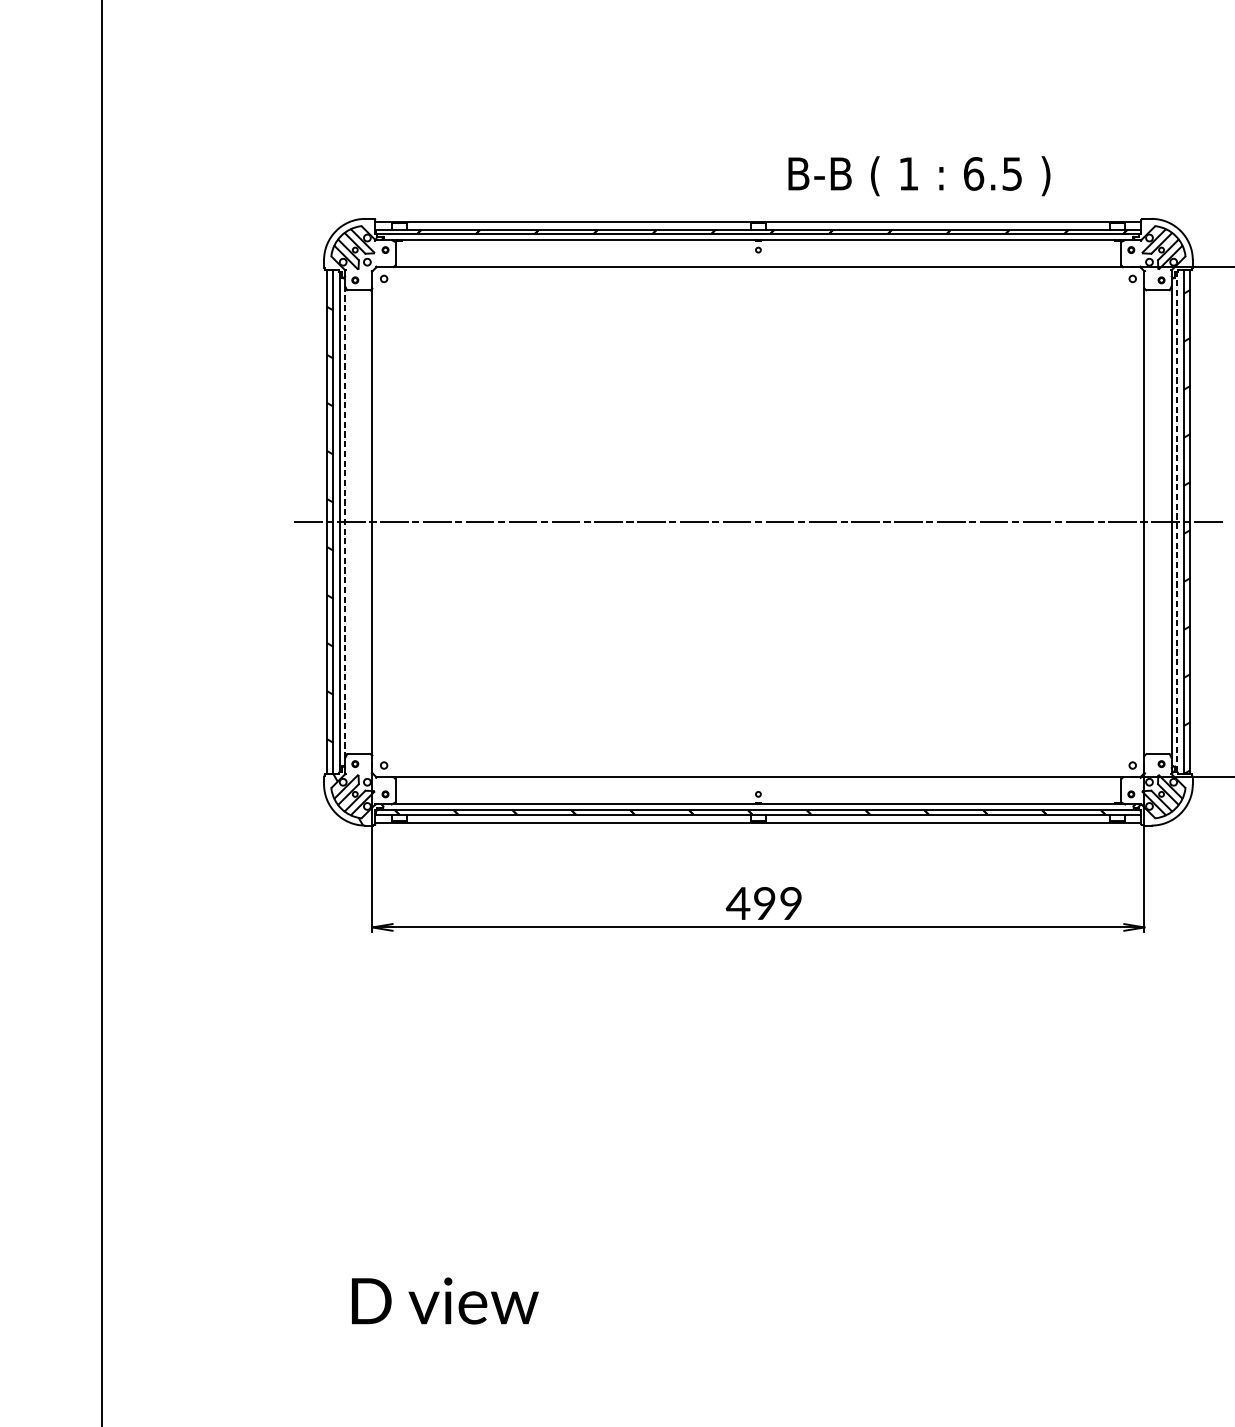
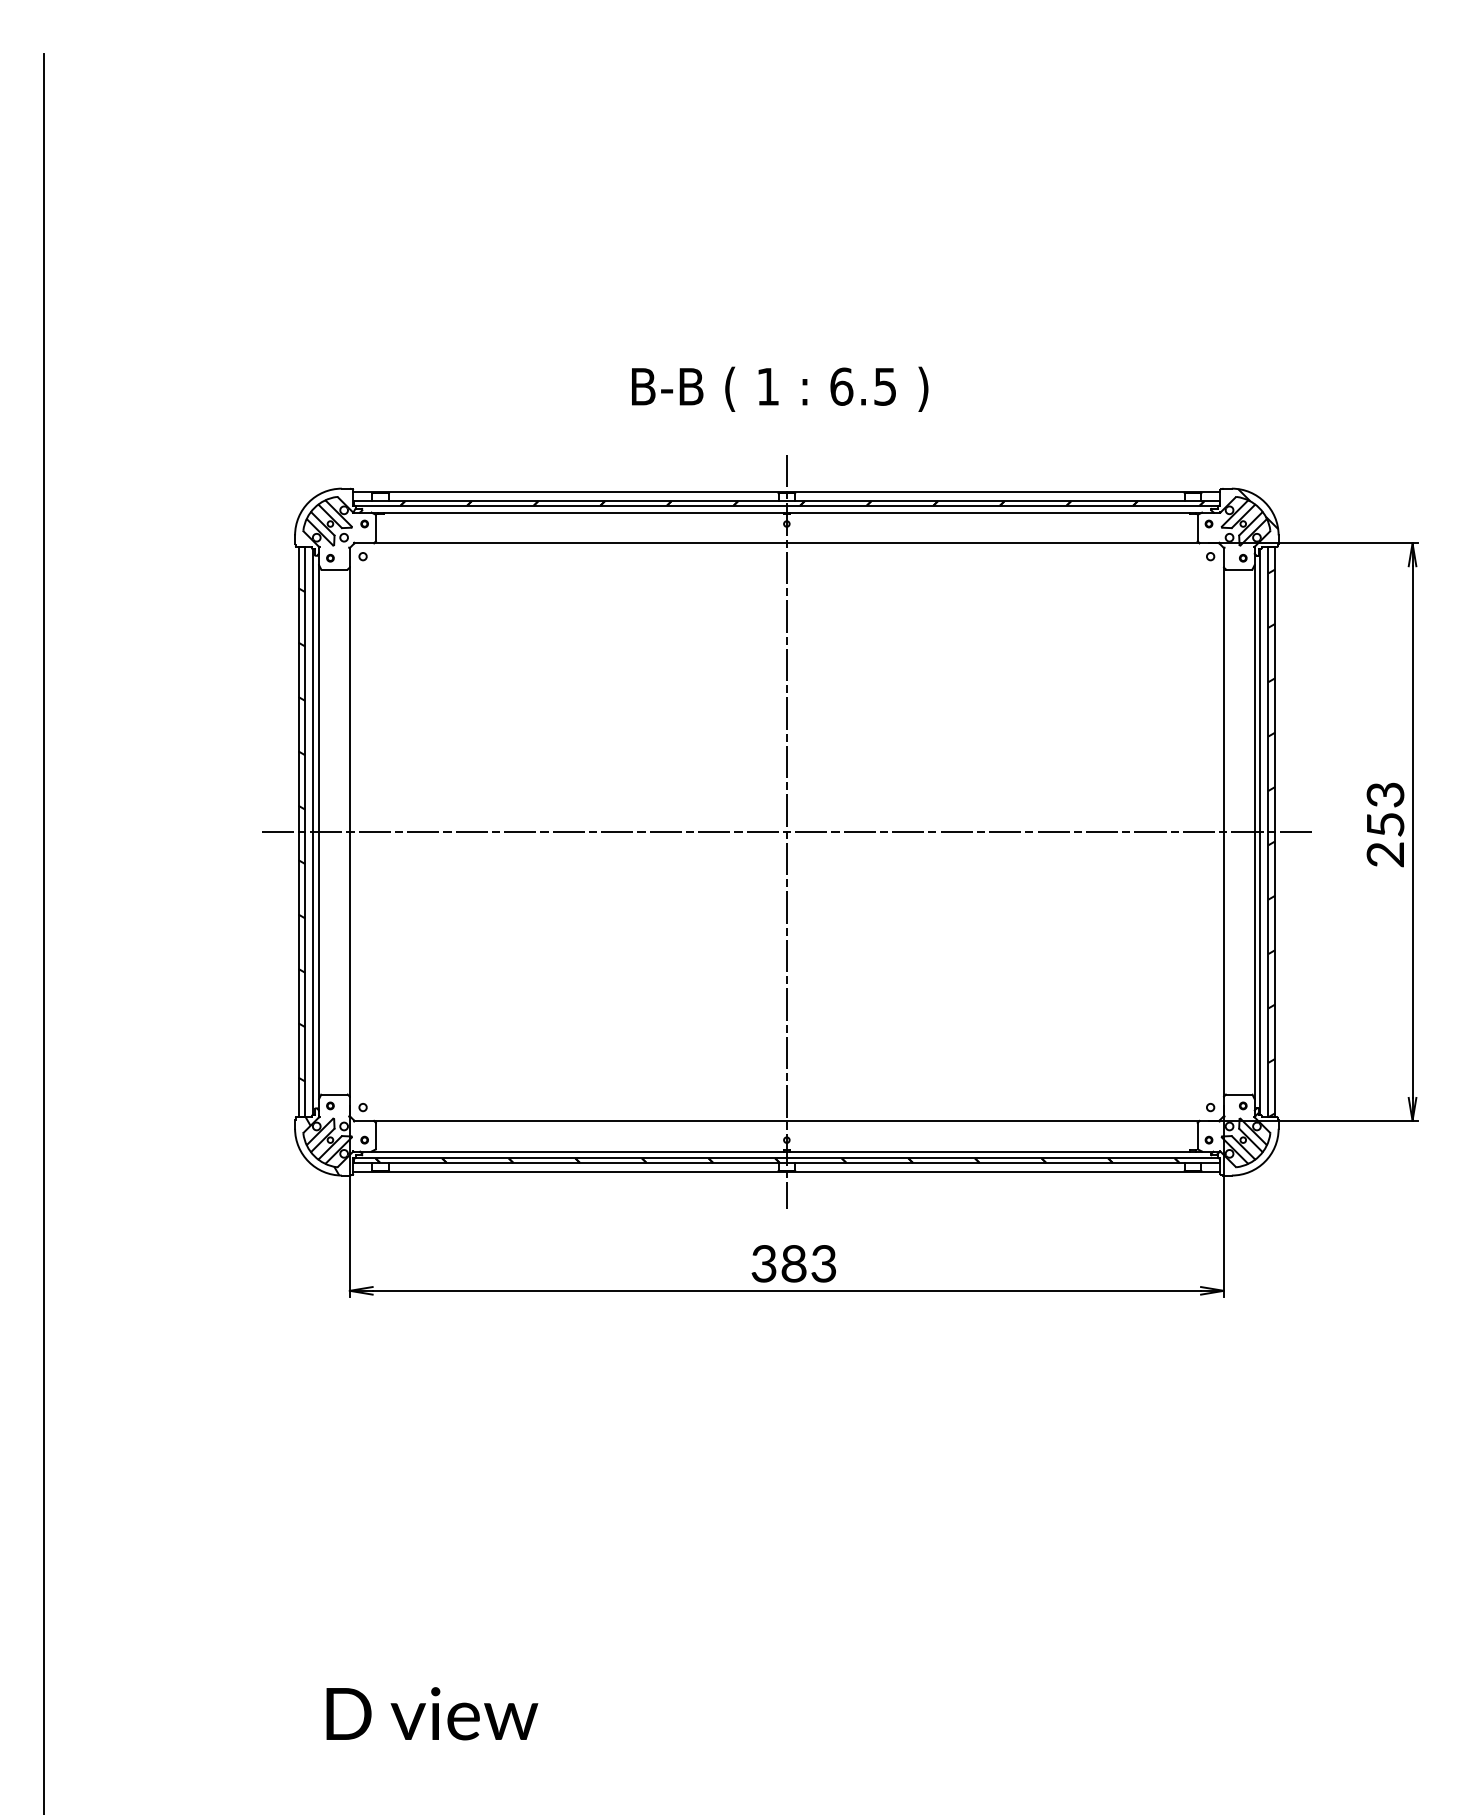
text: (919, 175) -> (780, 388), moved
hatch: (1175, 237) -> (1258, 509), added
line: (345, 521) -> (319, 831), dashed -> solid
line: (758, 522) -> (786, 832), added
line: (1176, 522) -> (1260, 832), dashed -> solid
text: (763, 903) -> (792, 1263), 499 -> 383

